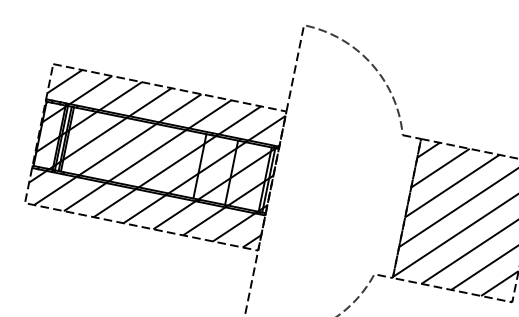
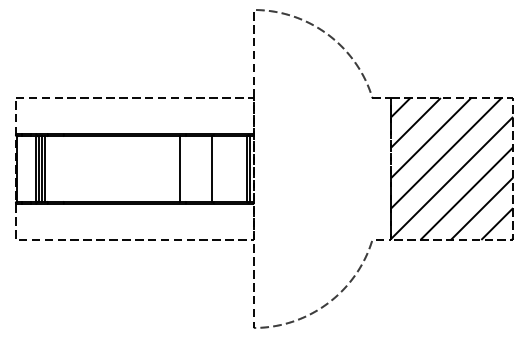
hatch: (155, 156) -> (134, 168), removed

